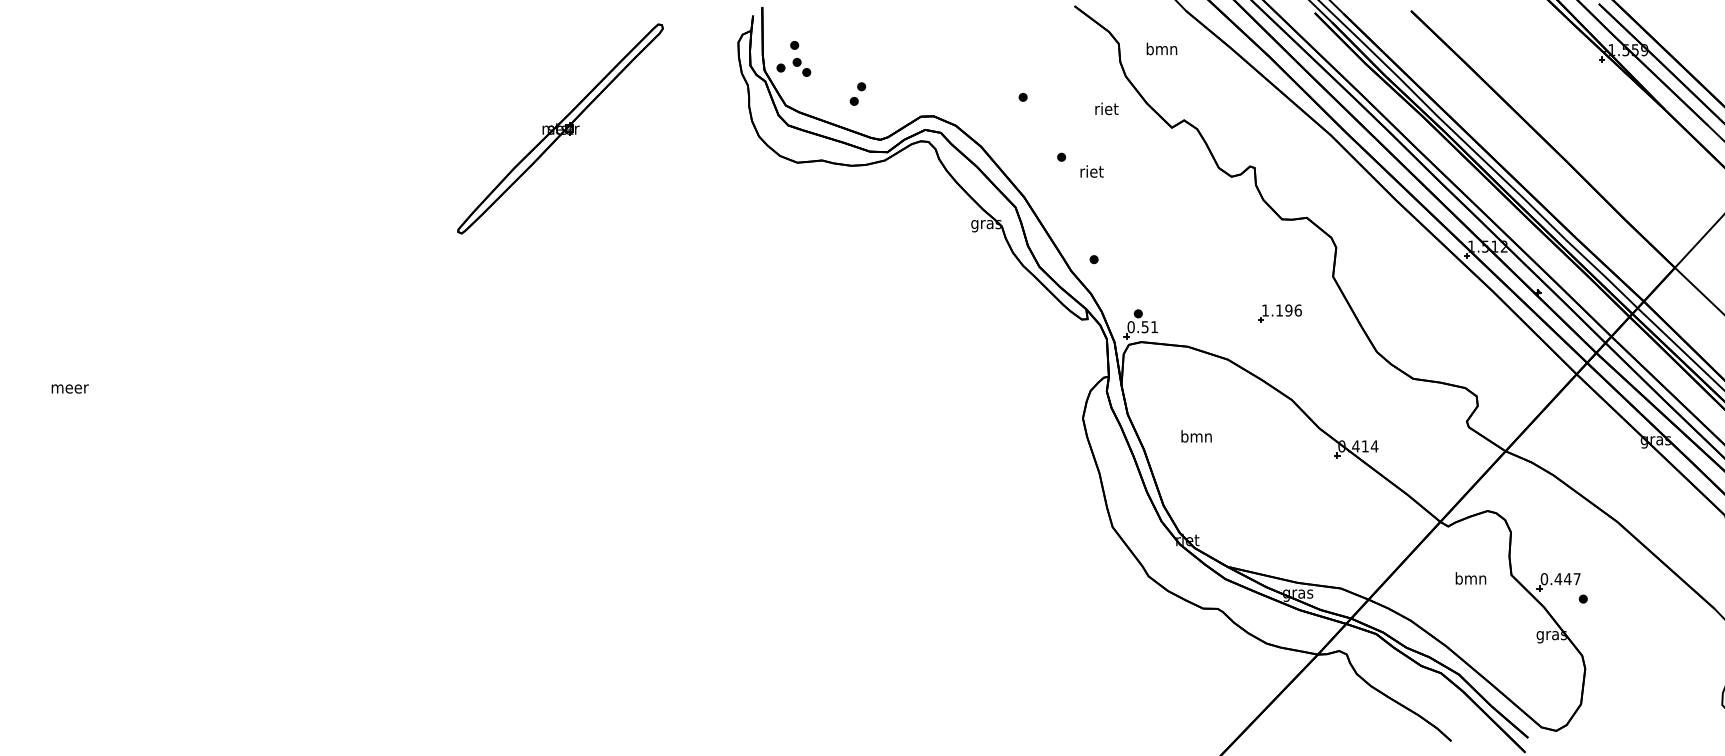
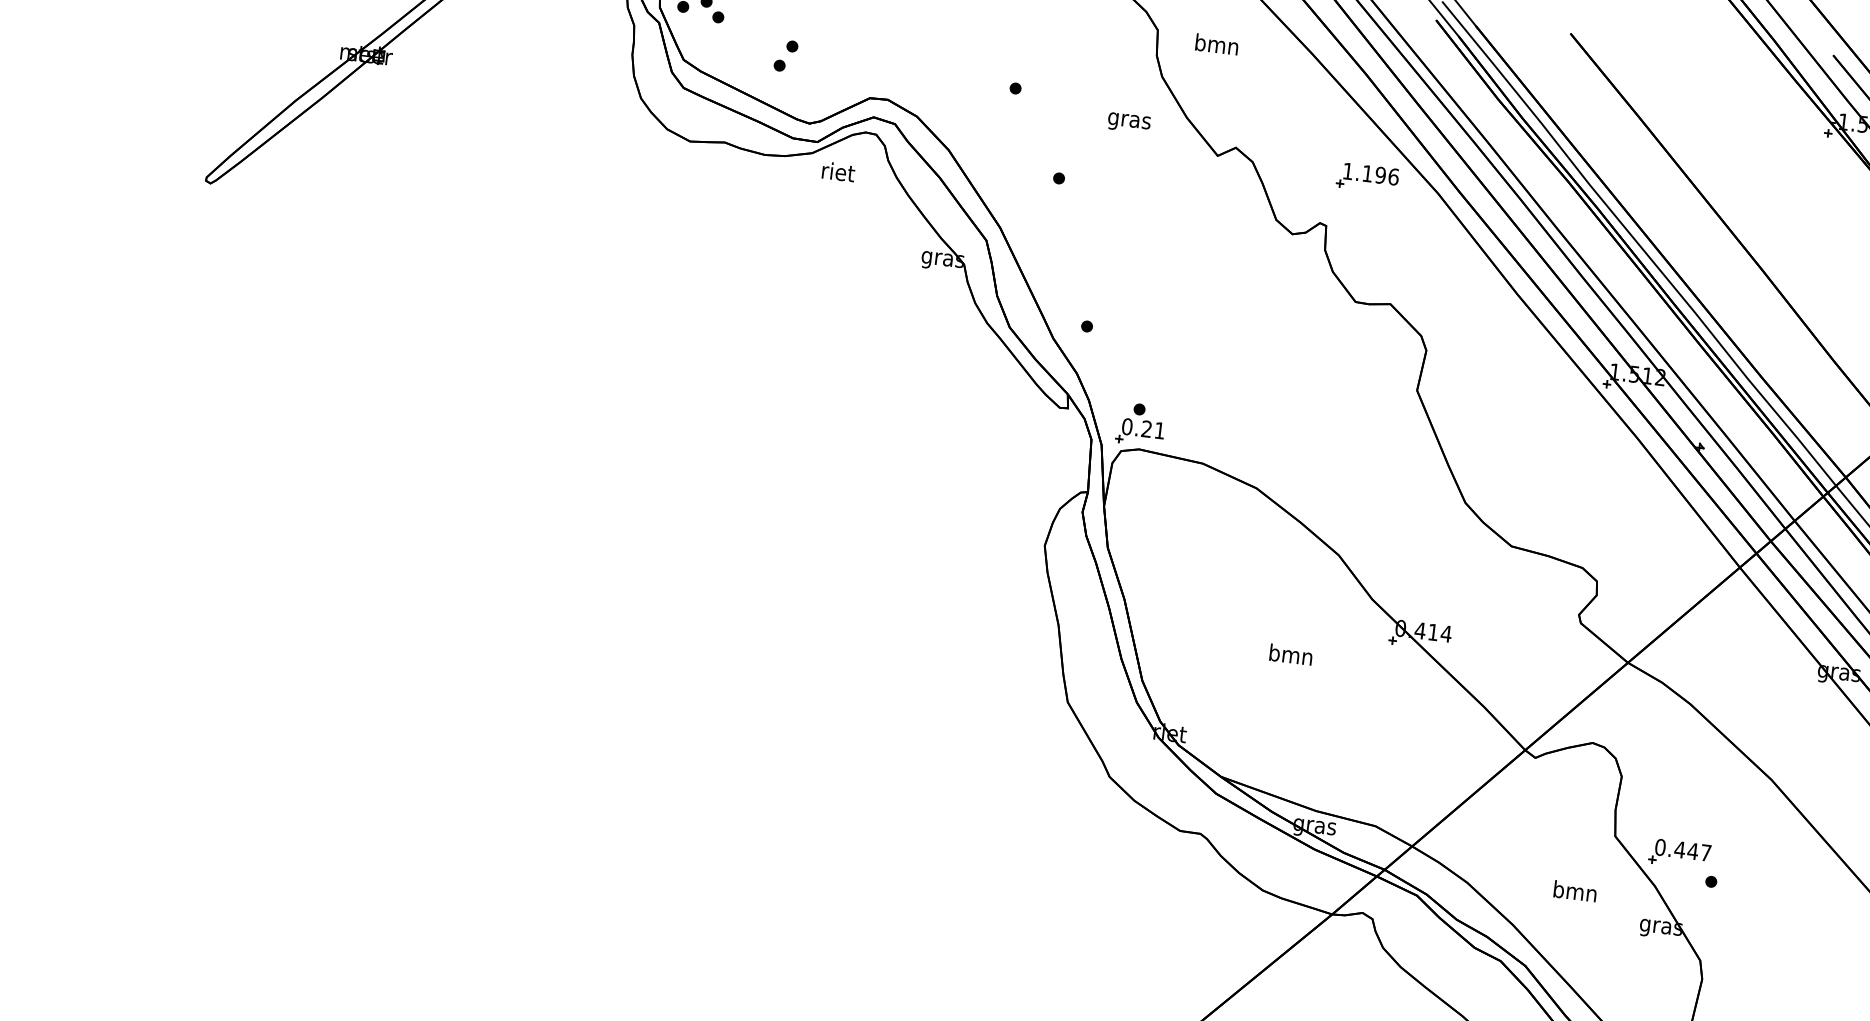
text: (1106, 110) -> (1129, 120), riet -> gras
text: (1091, 171) -> (837, 171), moved
part: (1279, 313) -> (1367, 177), moved
text: (1144, 327) -> (1145, 429), 0.51 -> 0.21
text: (1196, 436) -> (1290, 654), moved
text: (1470, 578) -> (1574, 891), moved

